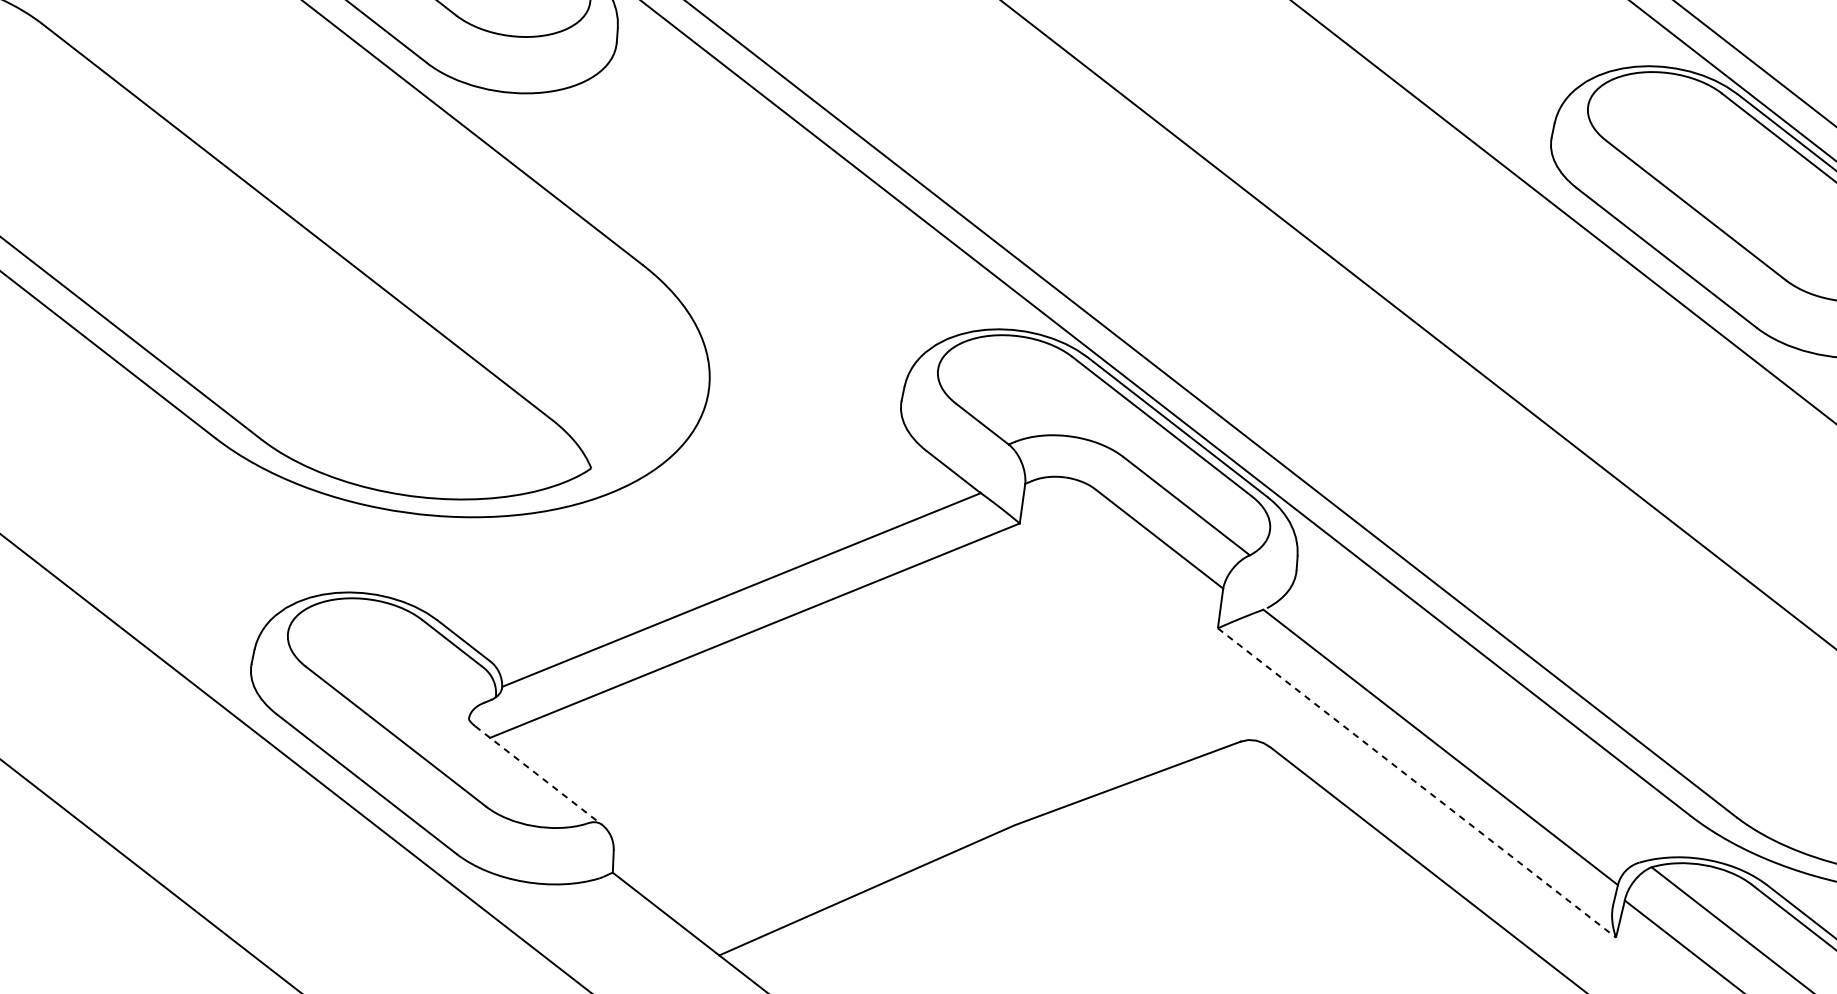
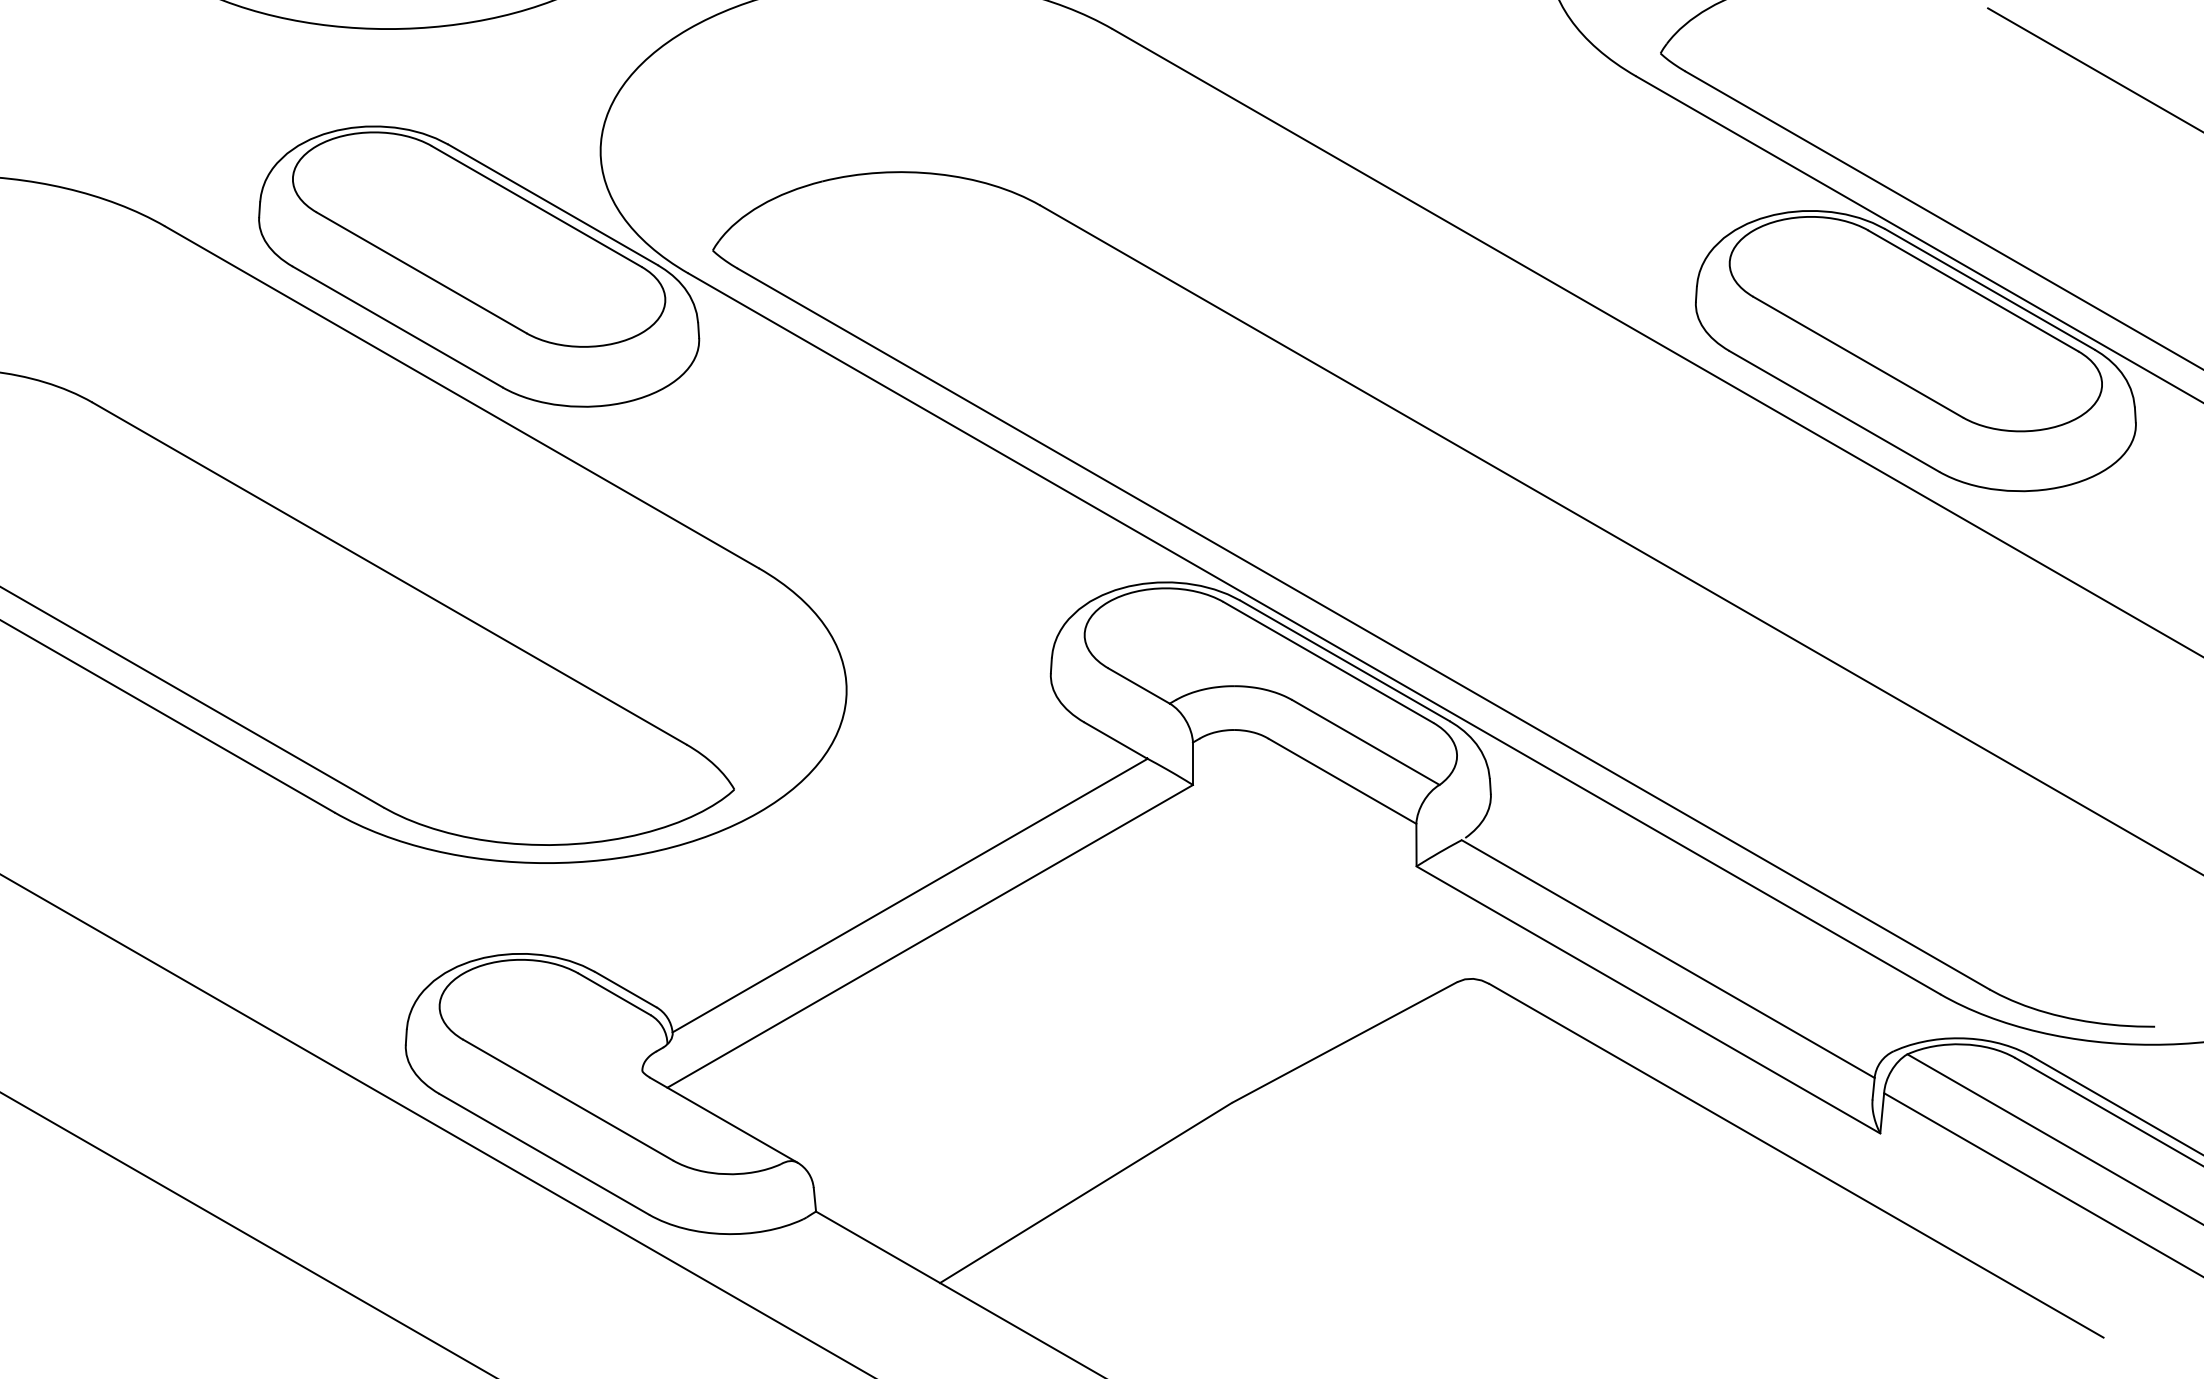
line: (539, 775) -> (724, 1120), dashed -> solid
line: (1417, 782) -> (1648, 999), dashed -> solid

